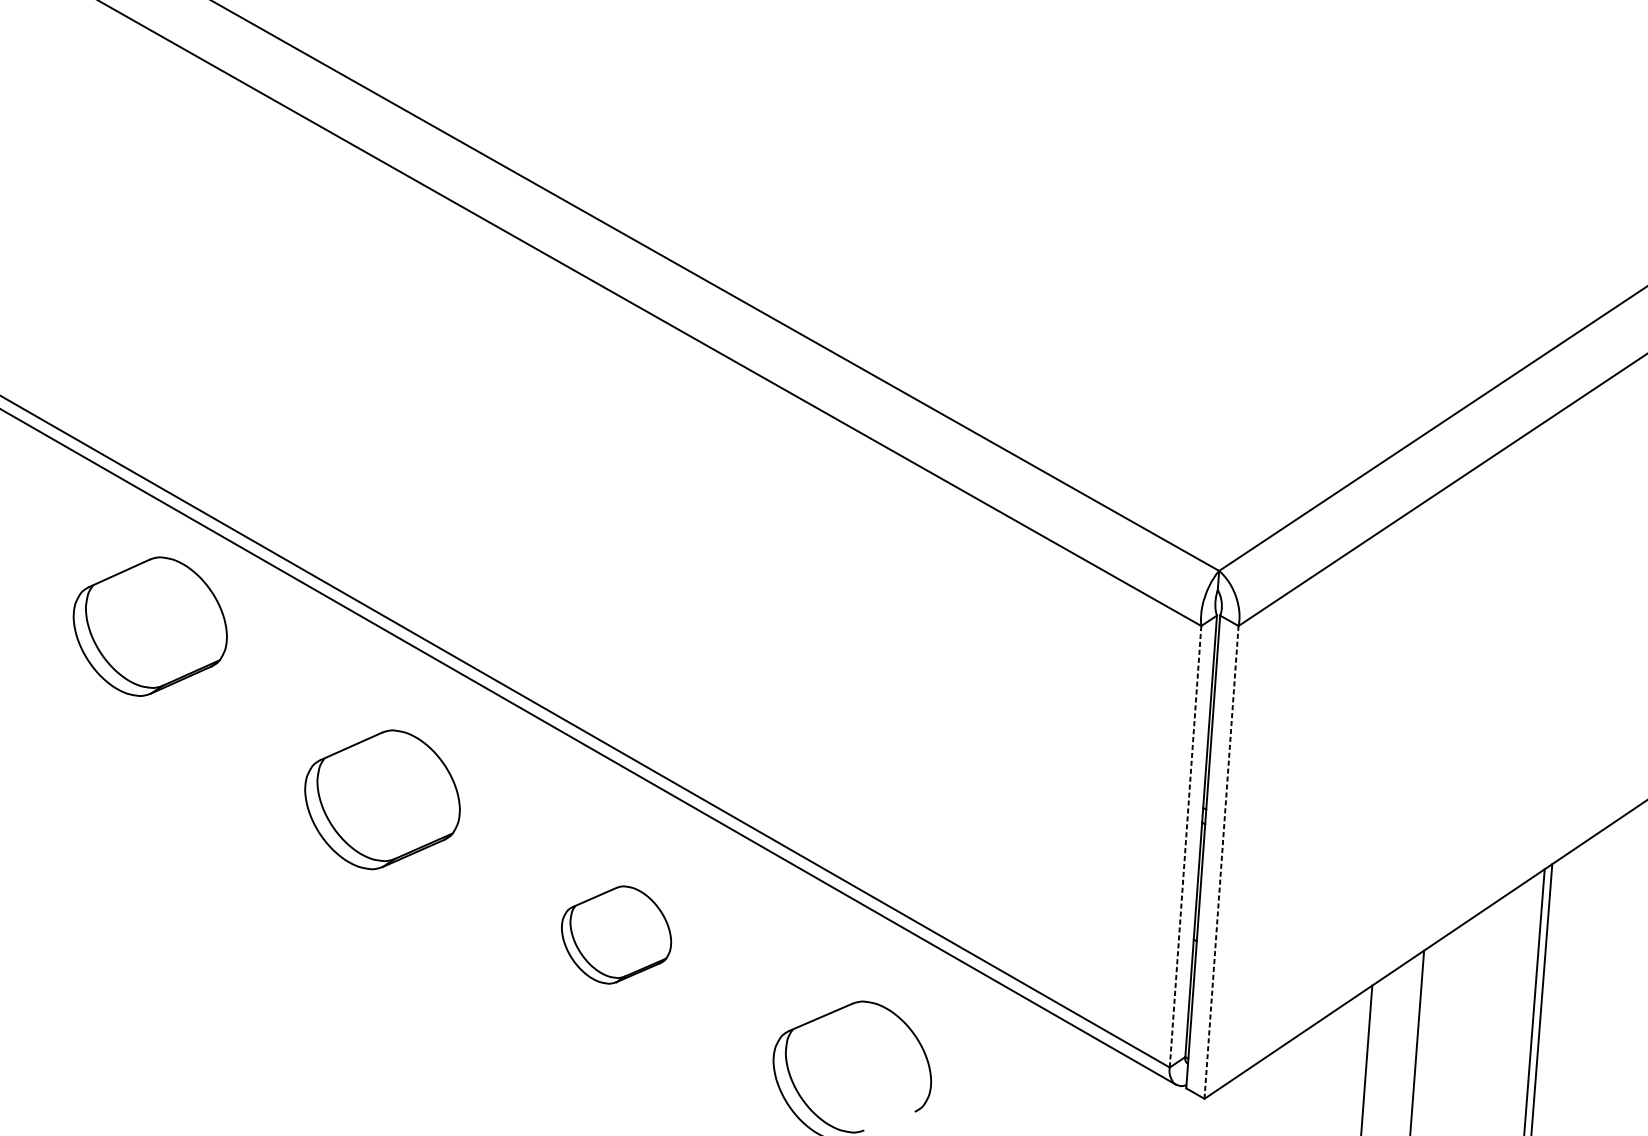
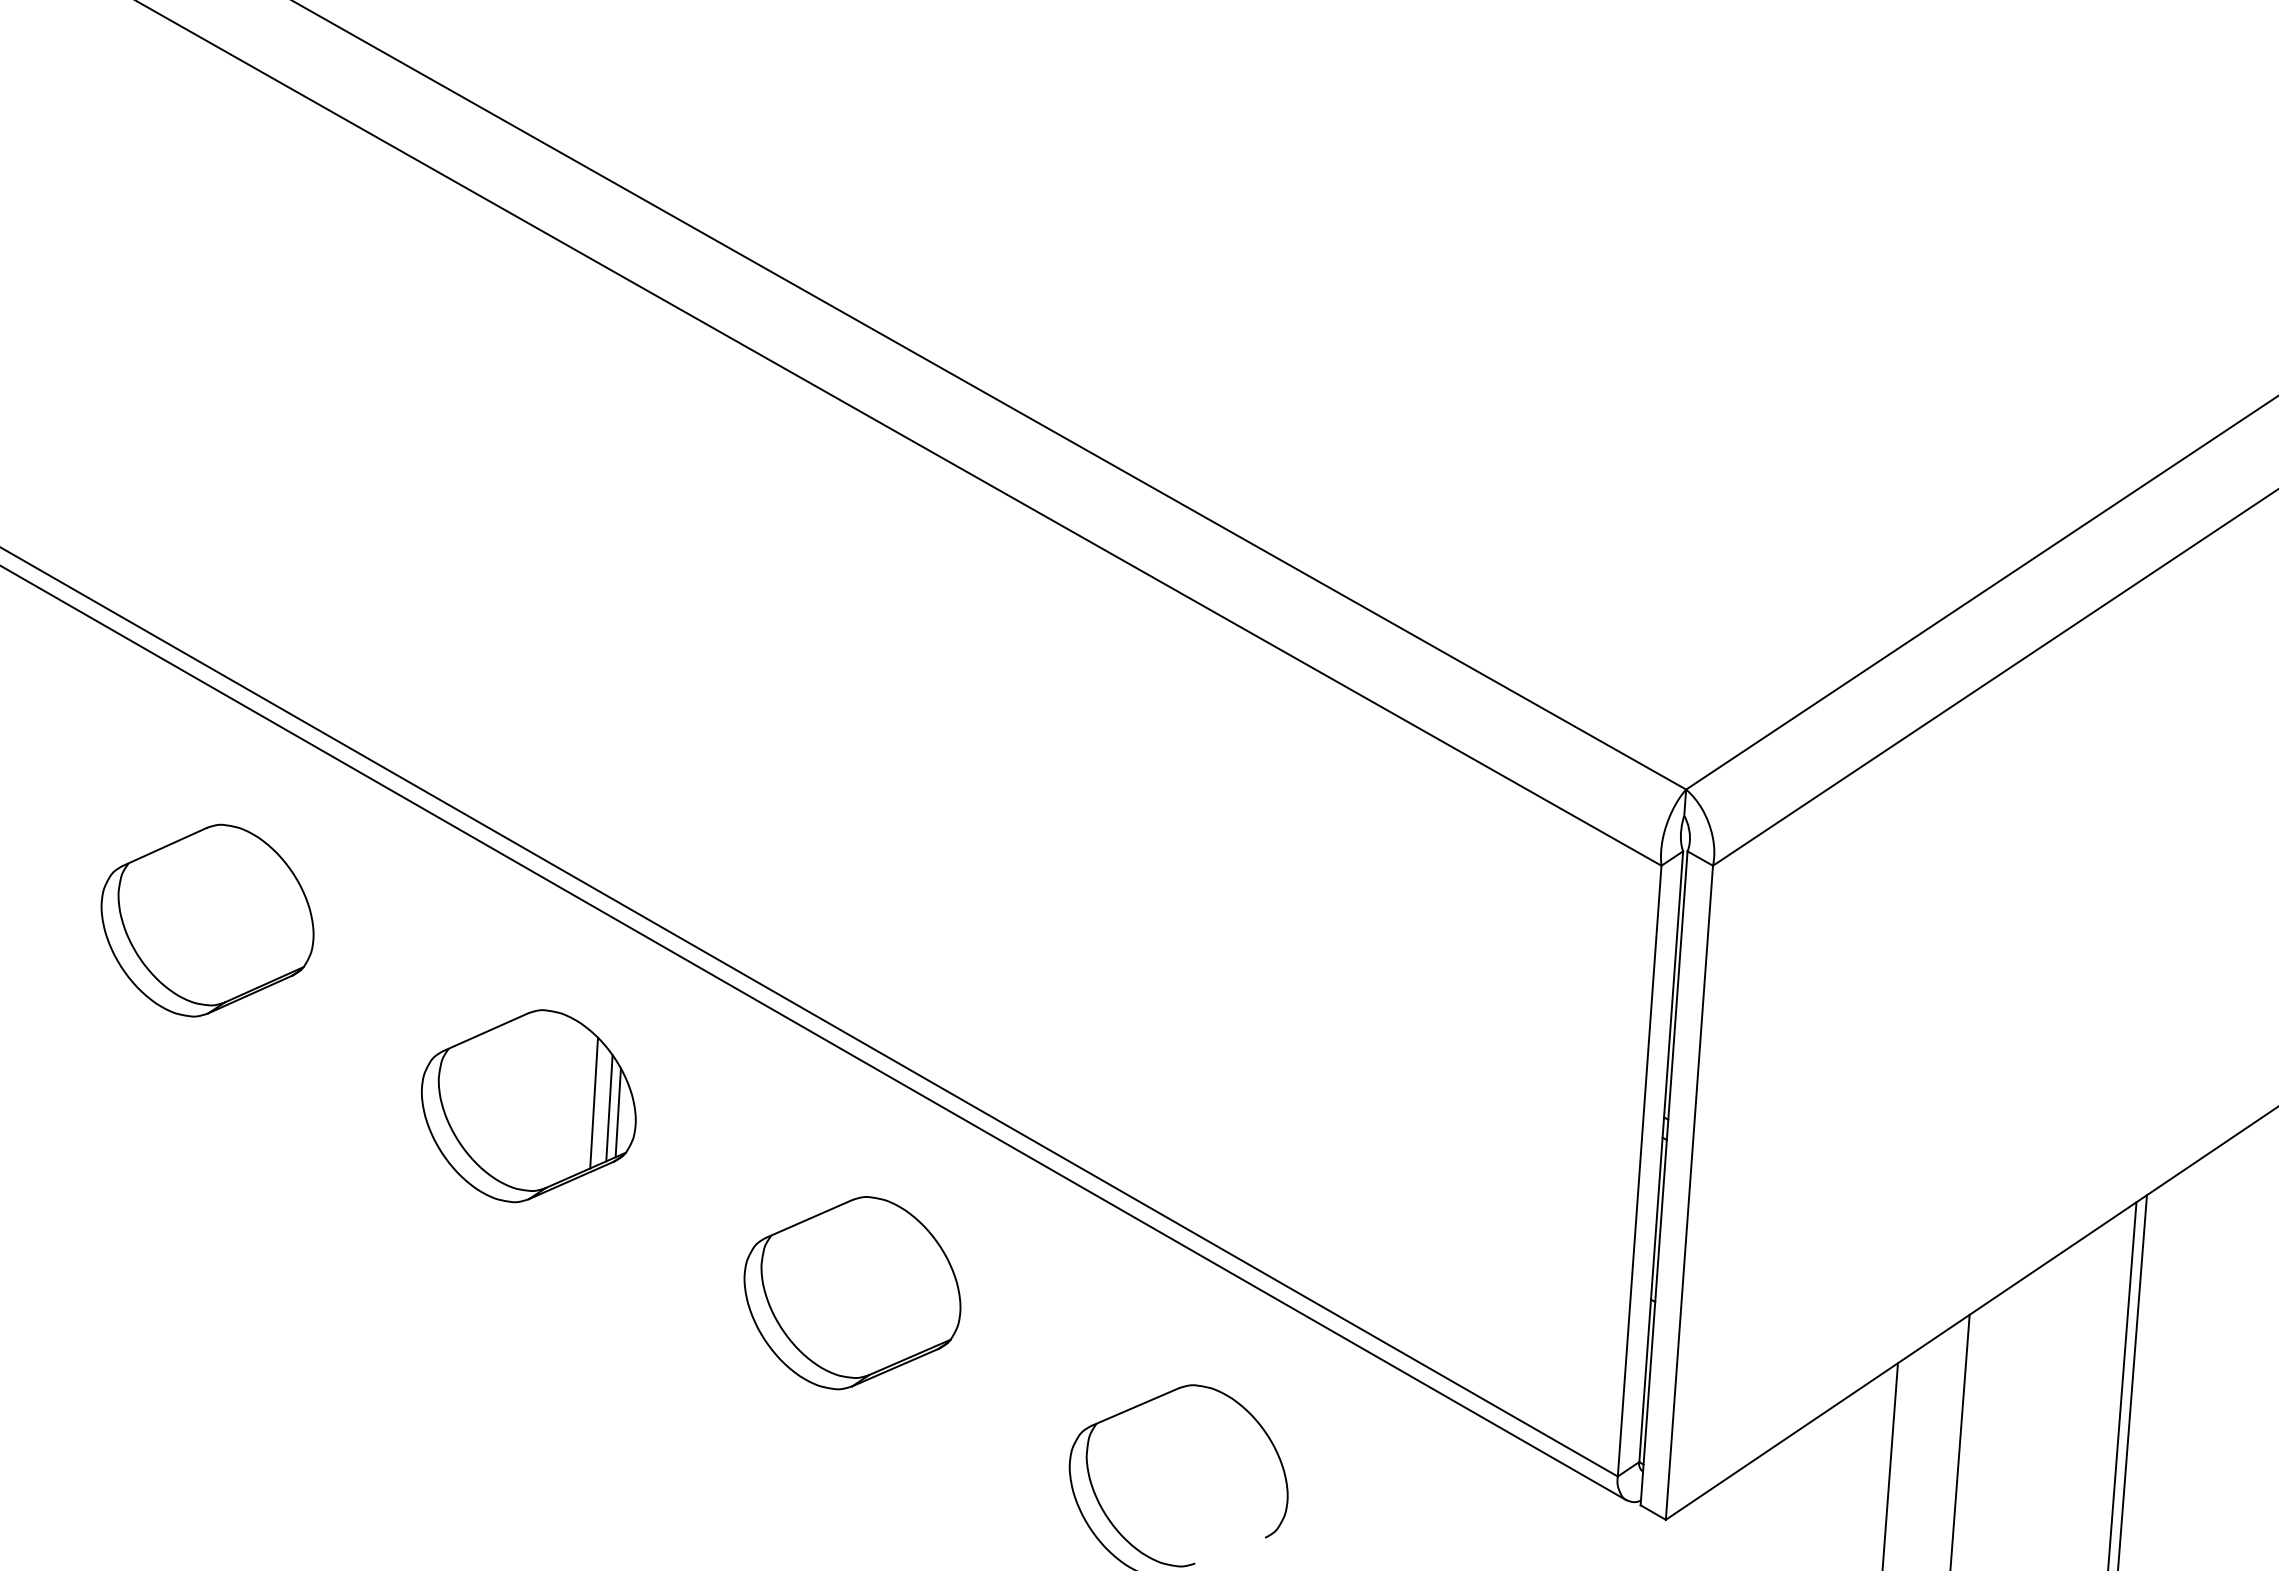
part: (150, 626) -> (207, 920), moved
line: (430, 797) -> (594, 1102), added
line: (440, 801) -> (609, 1108), added
line: (446, 804) -> (617, 1112), added
line: (1185, 847) -> (1639, 1171), dashed -> solid
line: (1221, 862) -> (1689, 1192), dashed -> solid
part: (616, 935) -> (852, 1293), size x1.43

